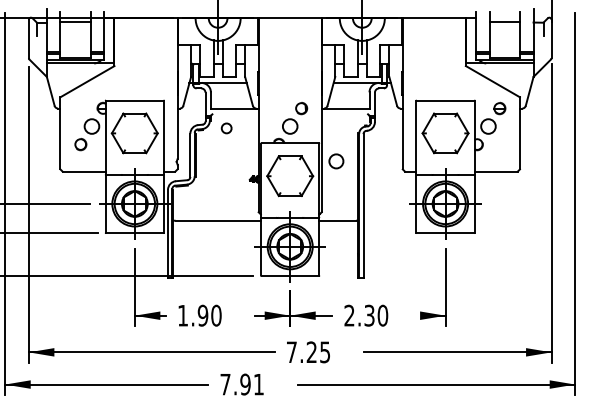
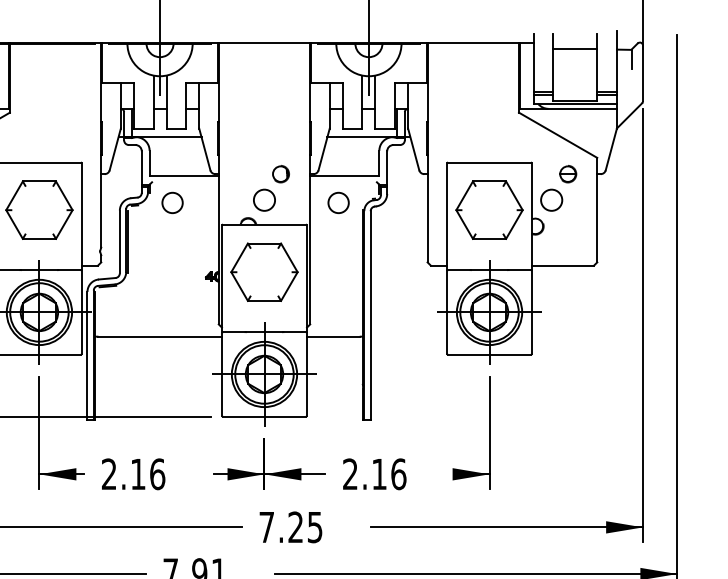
circle: (226, 128) -> (172, 203), size x1.43
circle: (336, 161) -> (338, 203), moved
text: (199, 315) -> (133, 473), 1.90 -> 2.16
text: (376, 315) -> (389, 473), 2.30 -> 2.16

